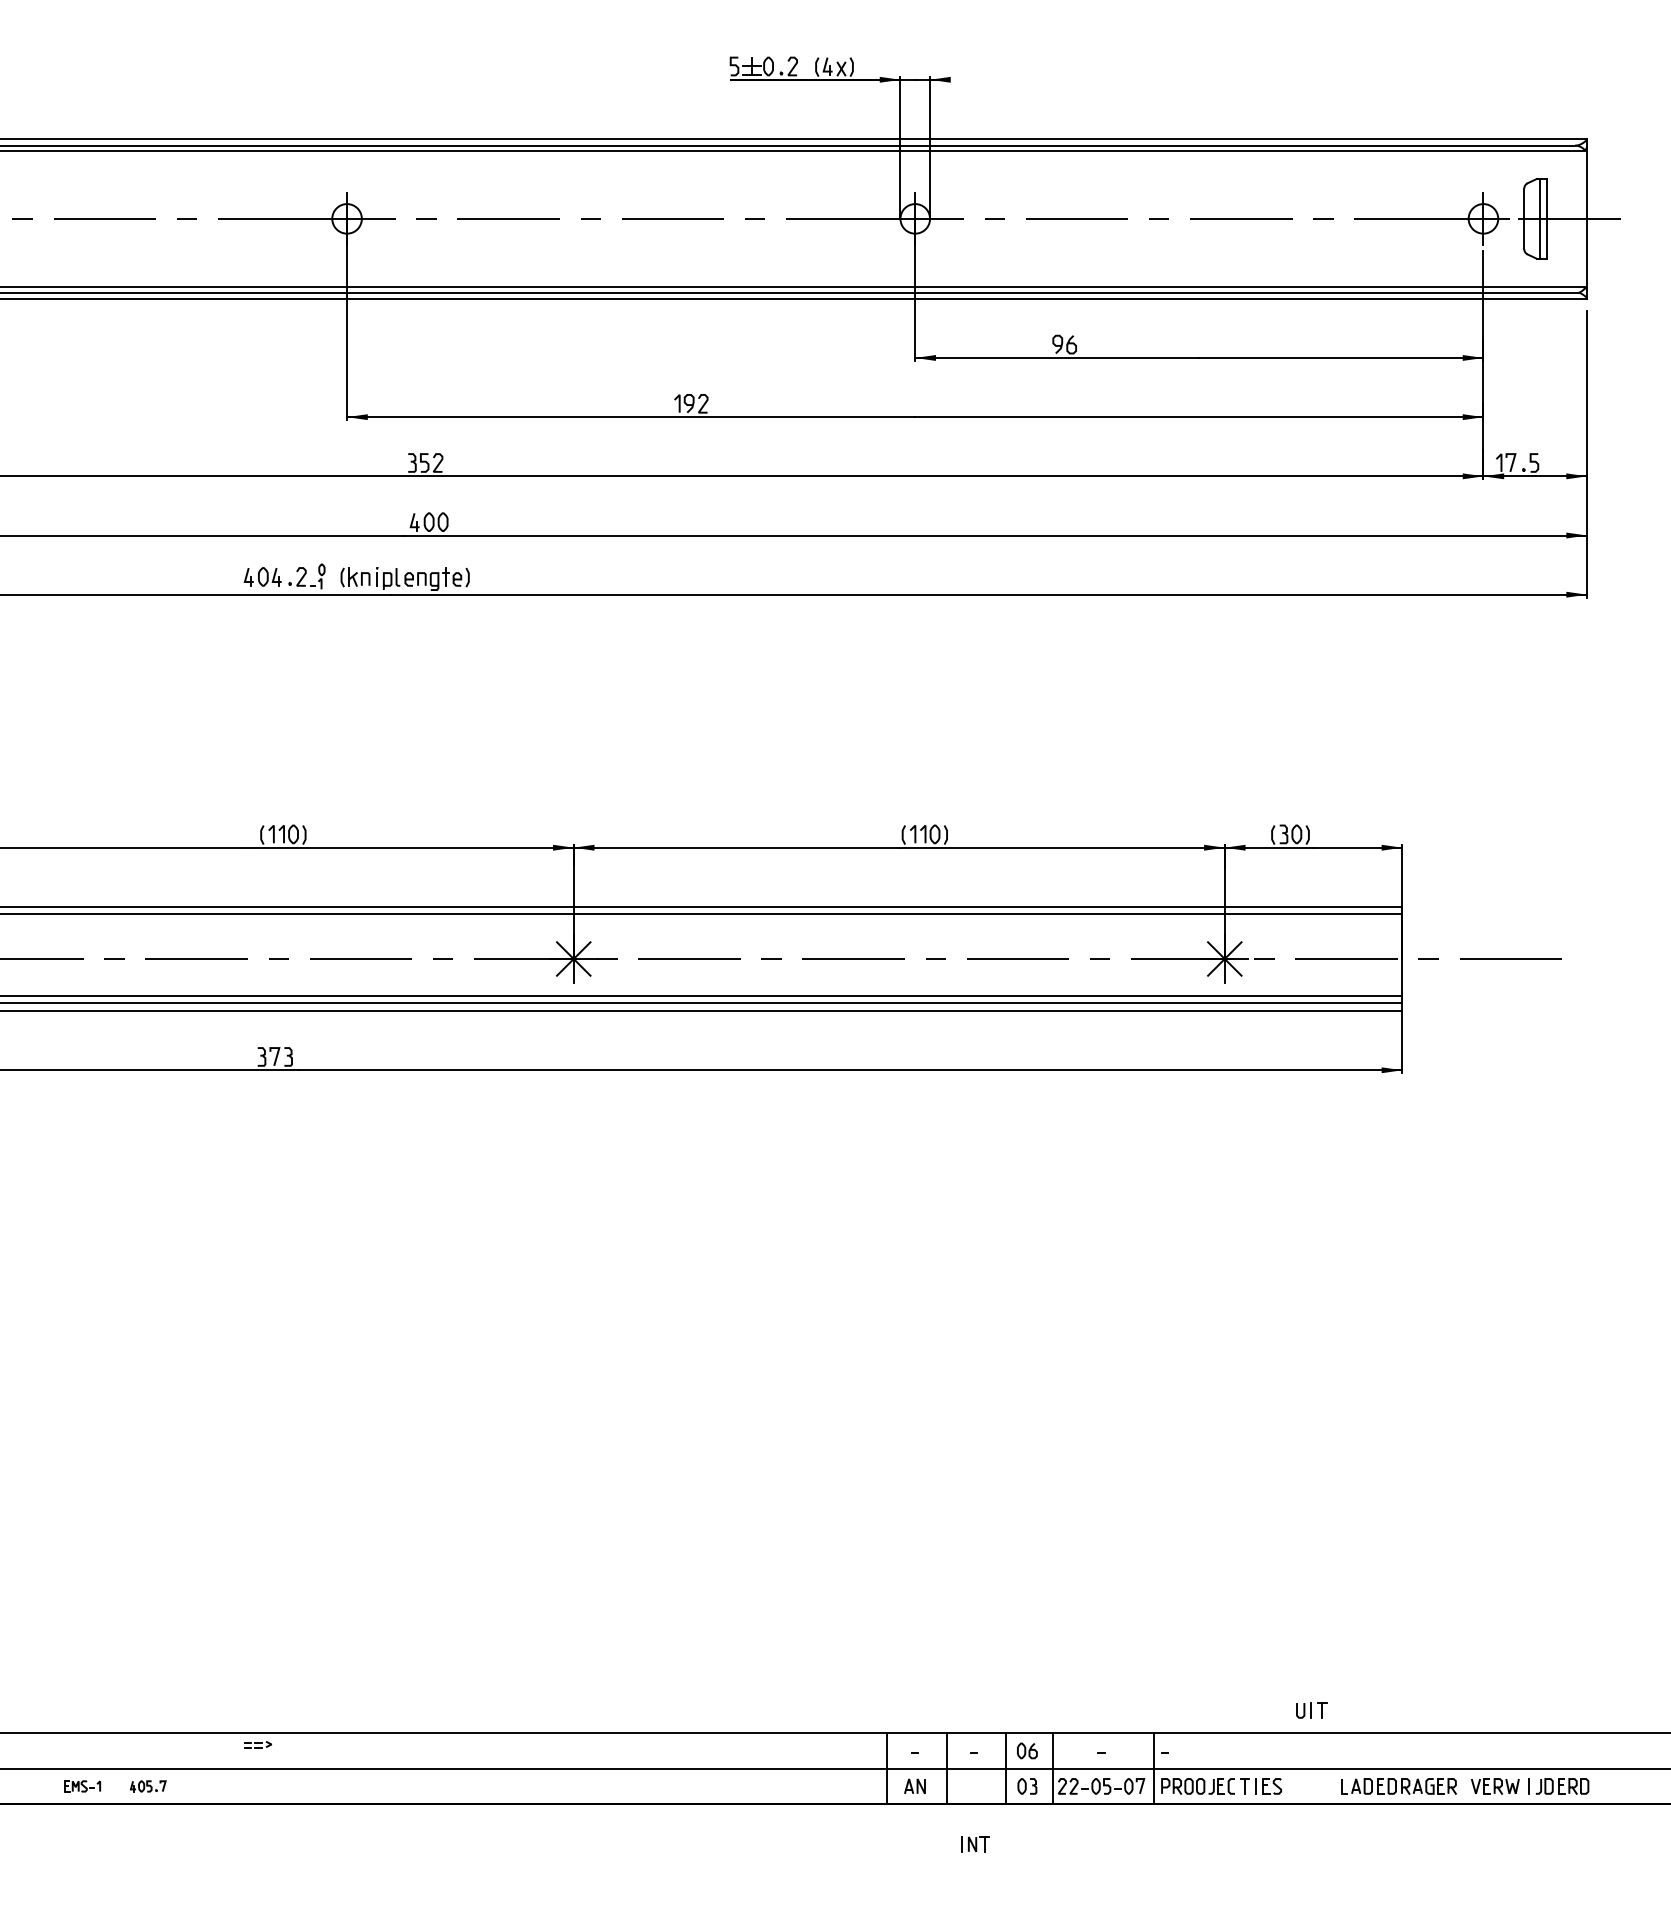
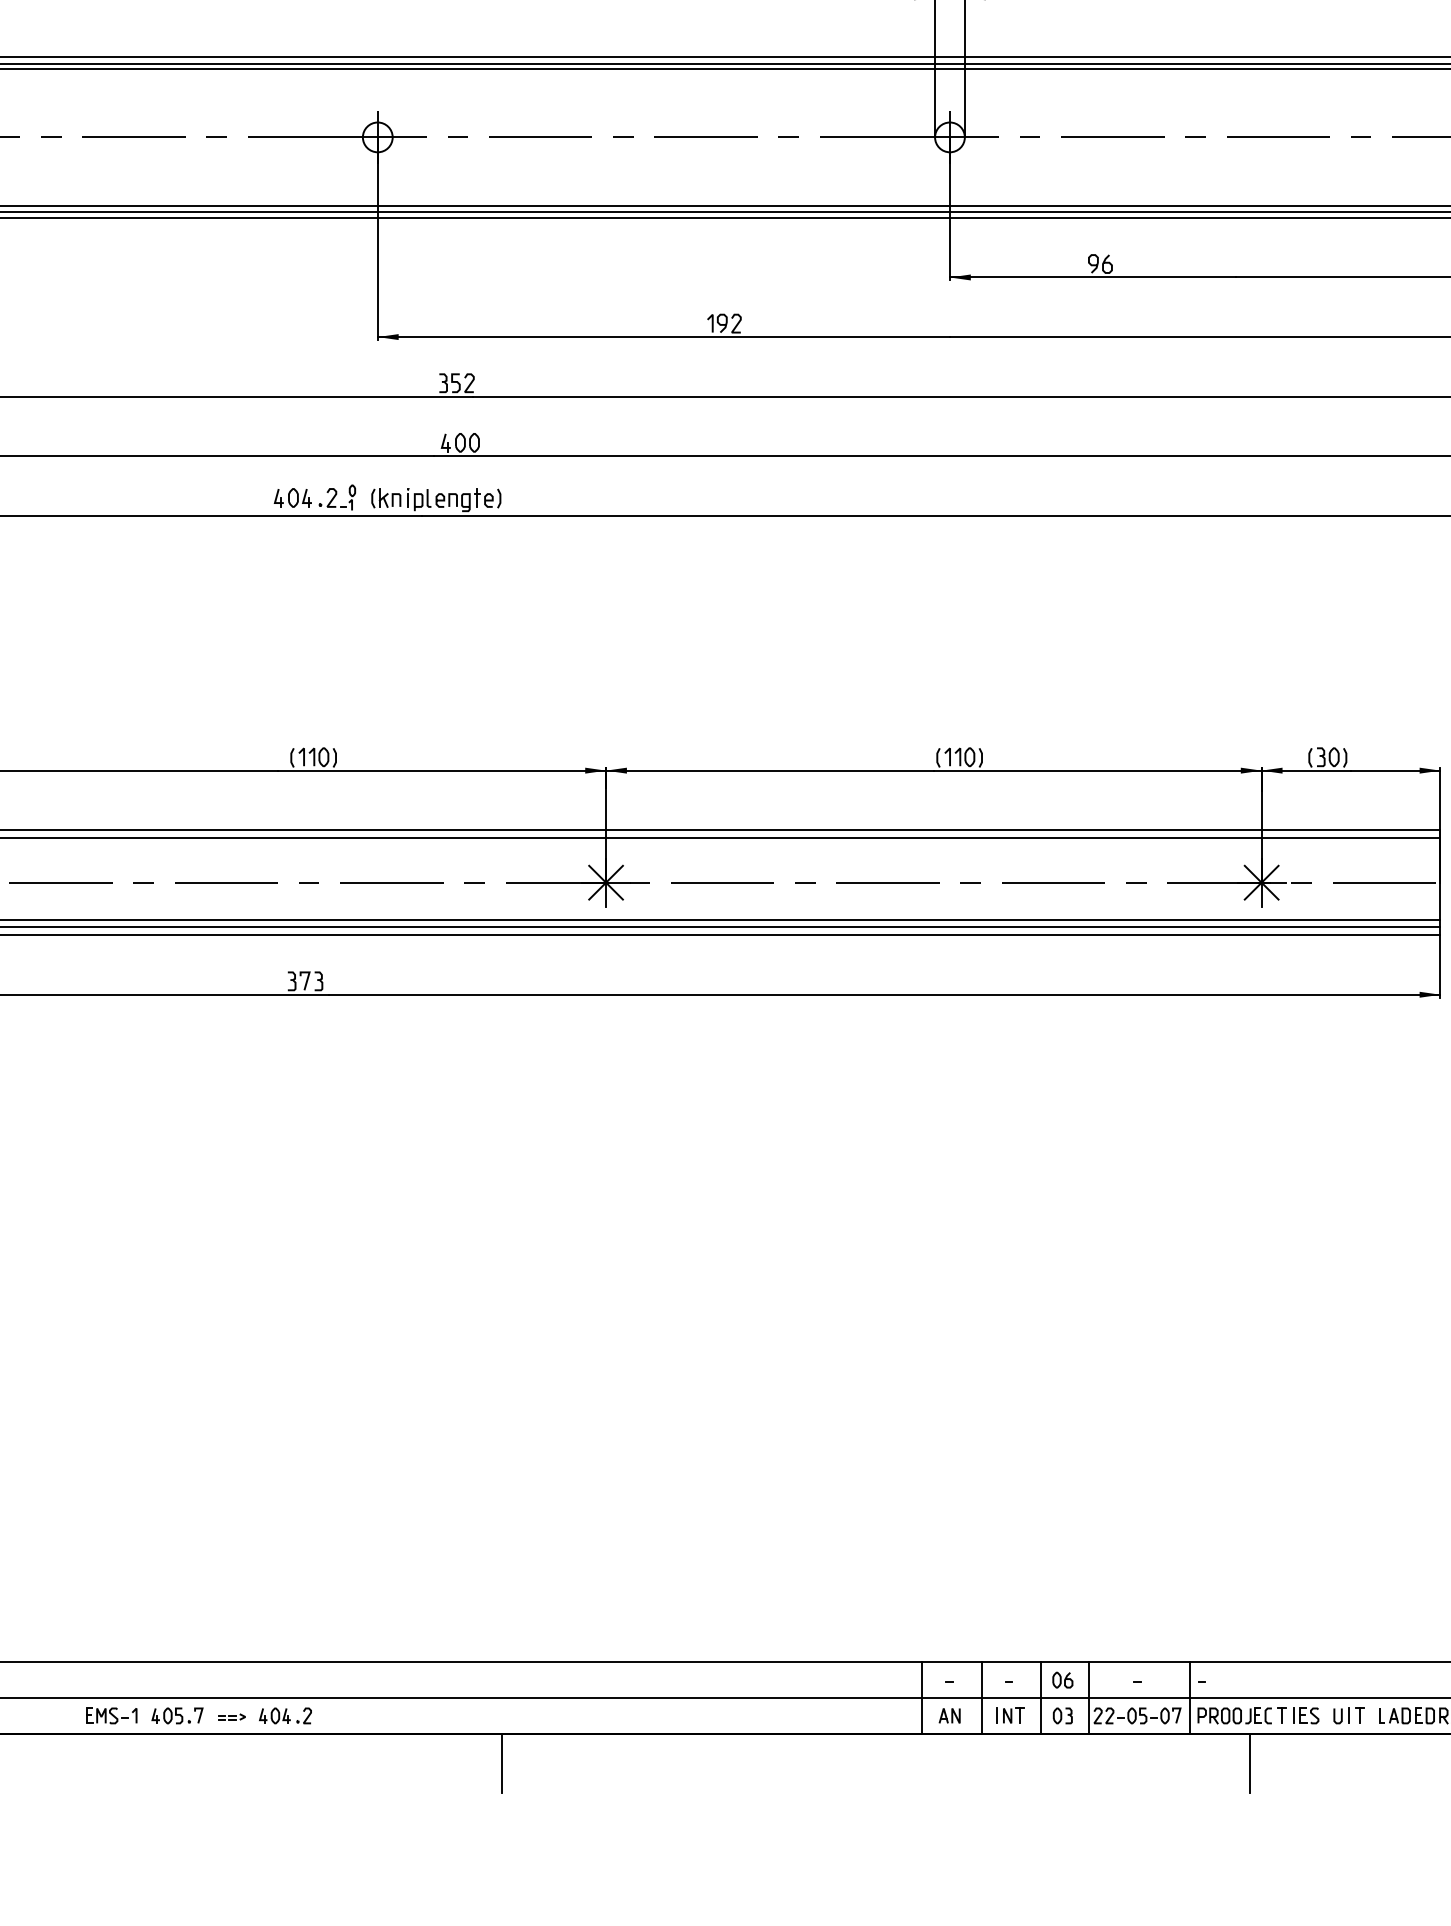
part: (1311, 1710) -> (1348, 1716), moved
part: (257, 1744) -> (231, 1717), moved
part: (82, 1786) -> (111, 1716), size x1.43
part: (148, 1786) -> (177, 1716), size x1.43
part: (255, 1786) -> (285, 1716), added
line: (470, 1833) -> (502, 1763), added
line: (1212, 1833) -> (1249, 1763), added
part: (975, 1844) -> (1010, 1716), moved

